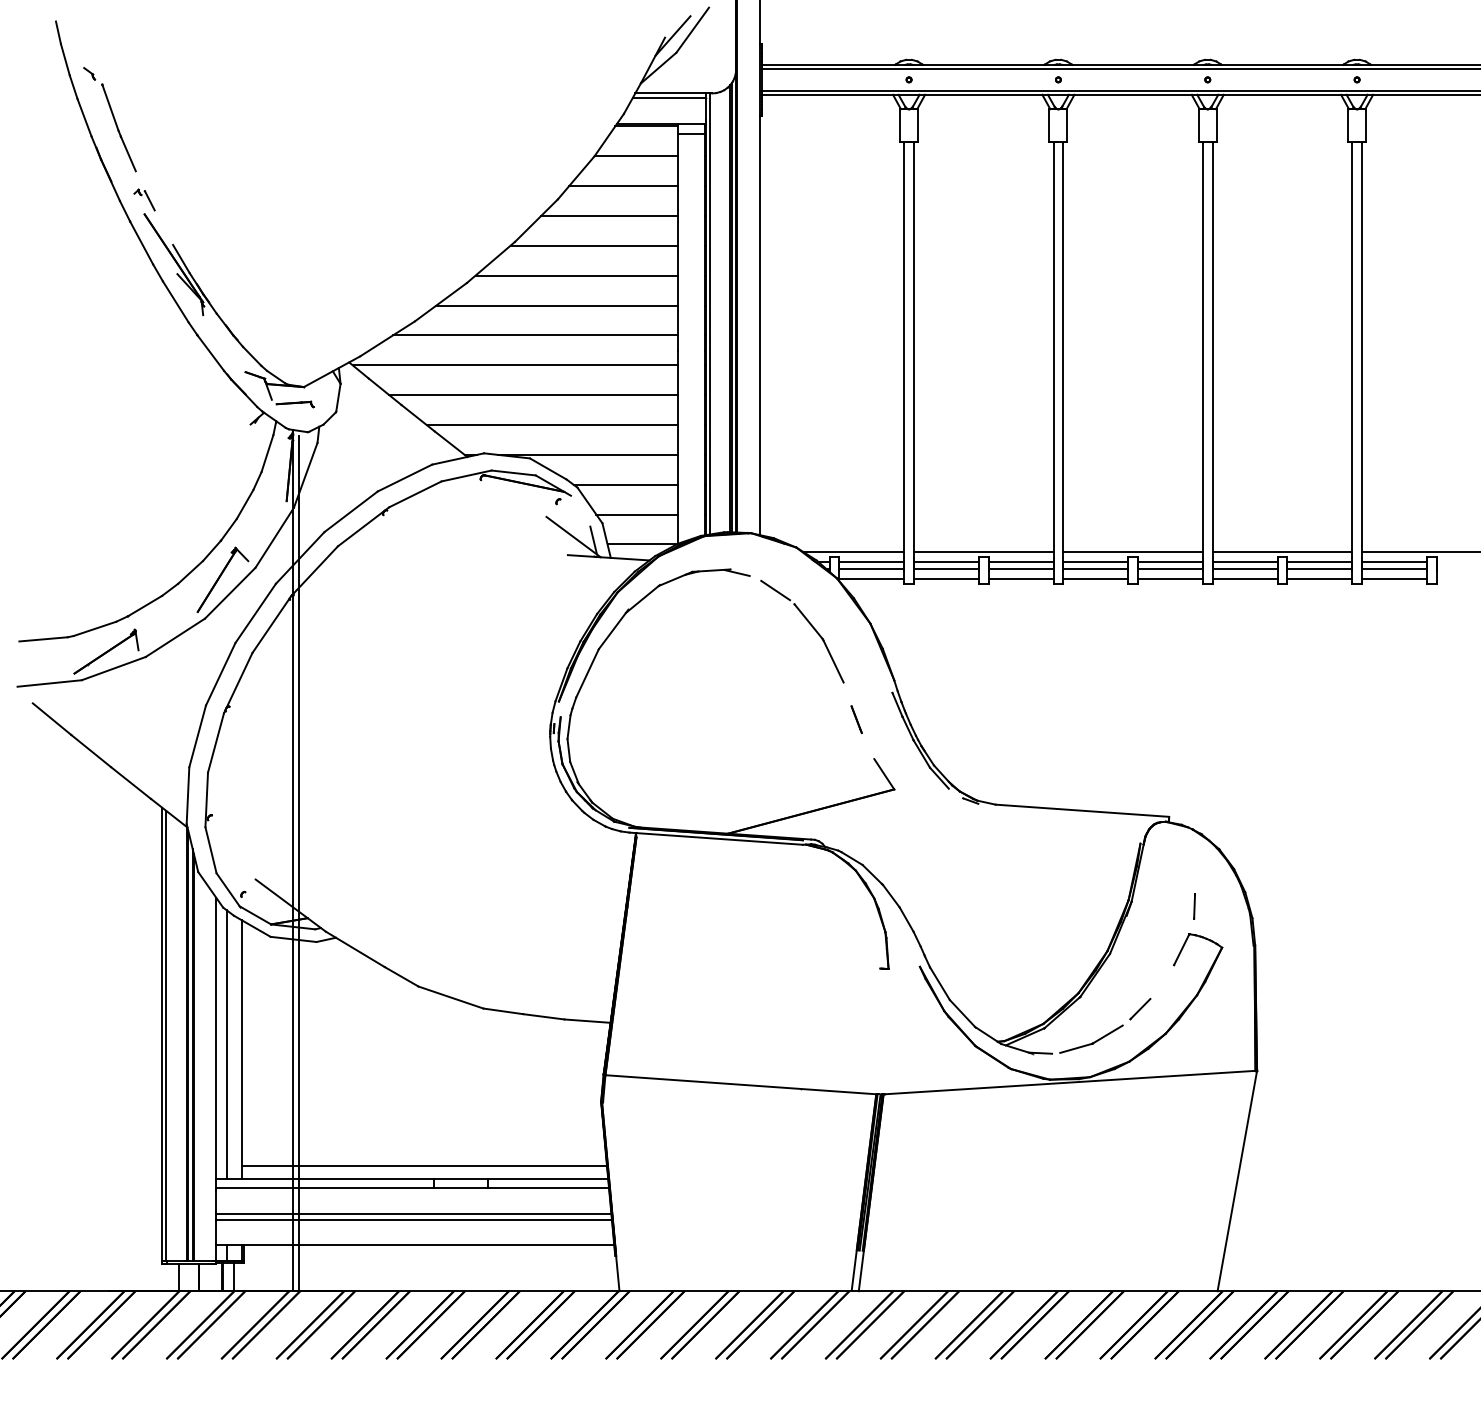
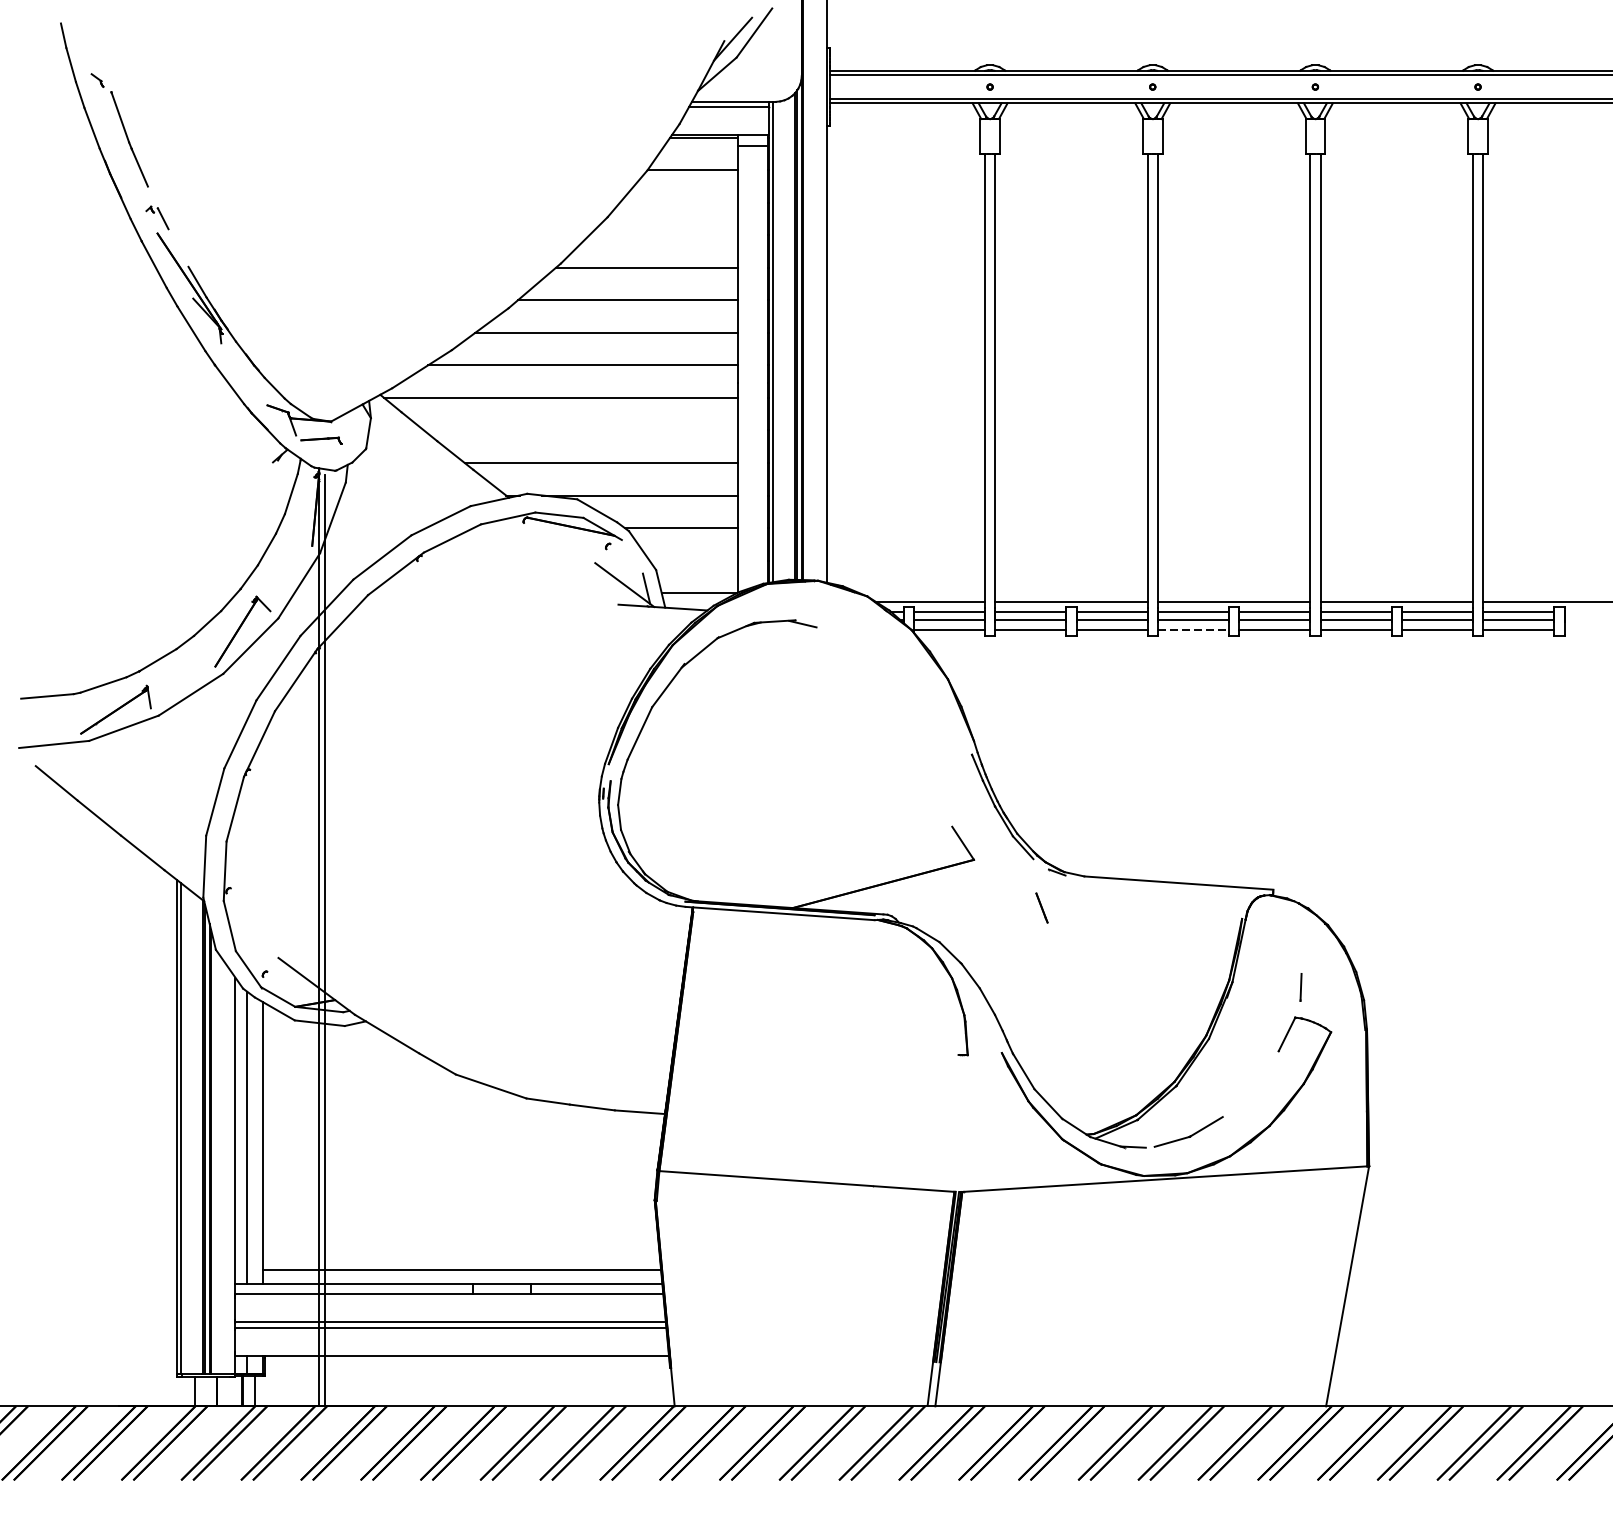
line: (623, 186) -> (679, 203), removed
line: (609, 215) -> (663, 234), removed
line: (533, 395) -> (581, 430), removed
line: (636, 514) -> (693, 560), removed
line: (1095, 578) -> (1193, 630), solid -> dashed
part: (809, 624) -> (881, 680), removed
line: (856, 719) -> (1041, 907), moved
line: (1140, 1008) -> (1242, 1098), removed

